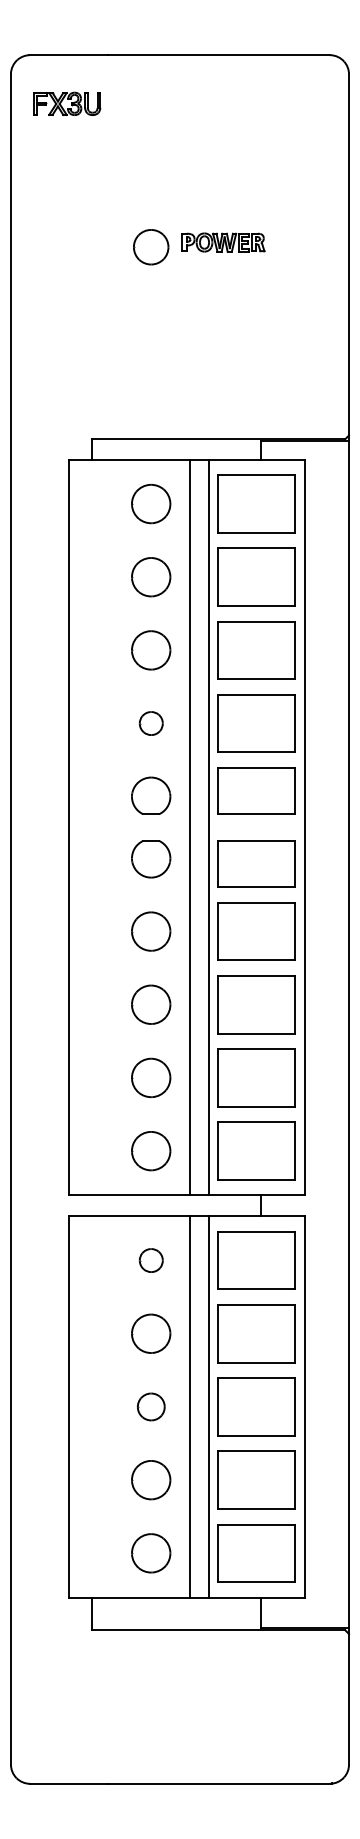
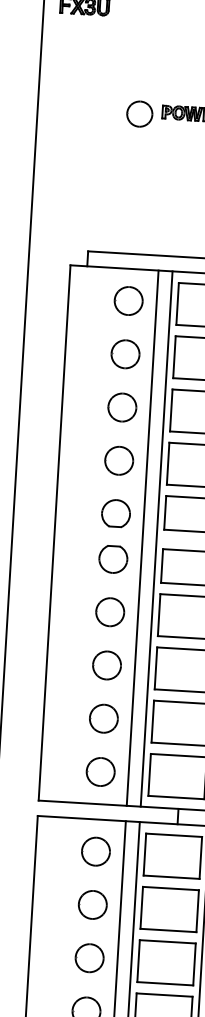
part: (151, 723) -> (119, 460), size x1.67
part: (151, 1260) -> (96, 851), size x1.67
part: (151, 1406) -> (89, 957), size x1.43

